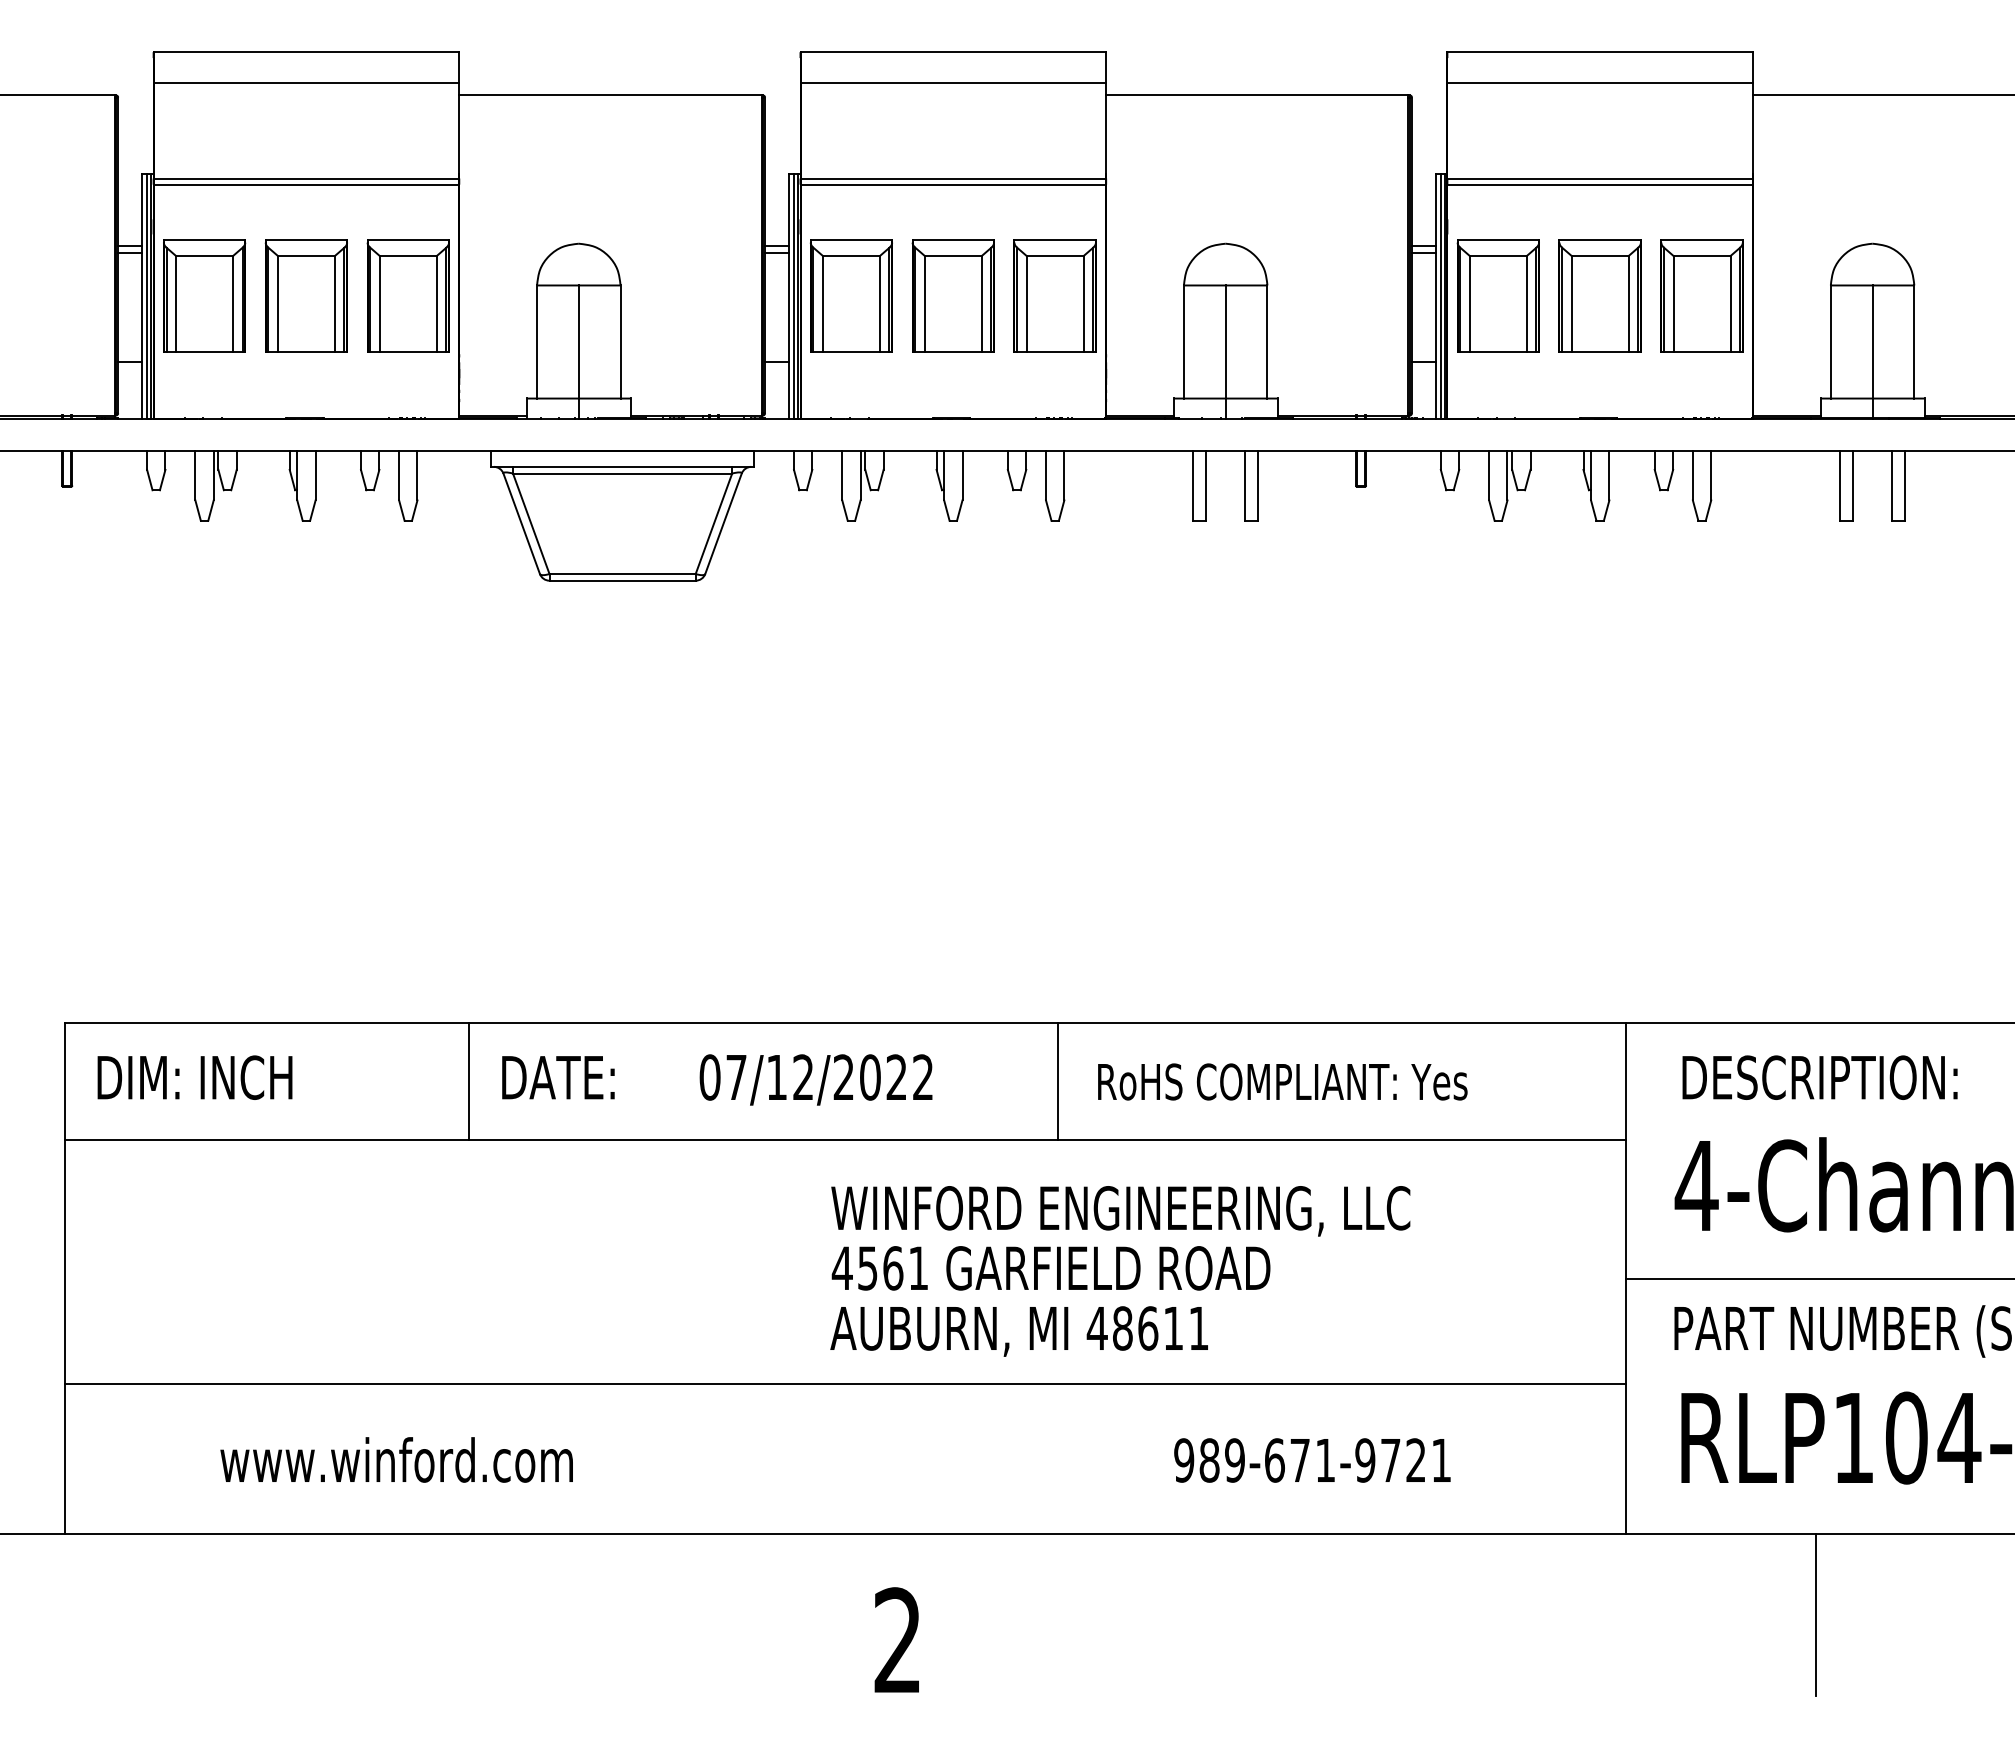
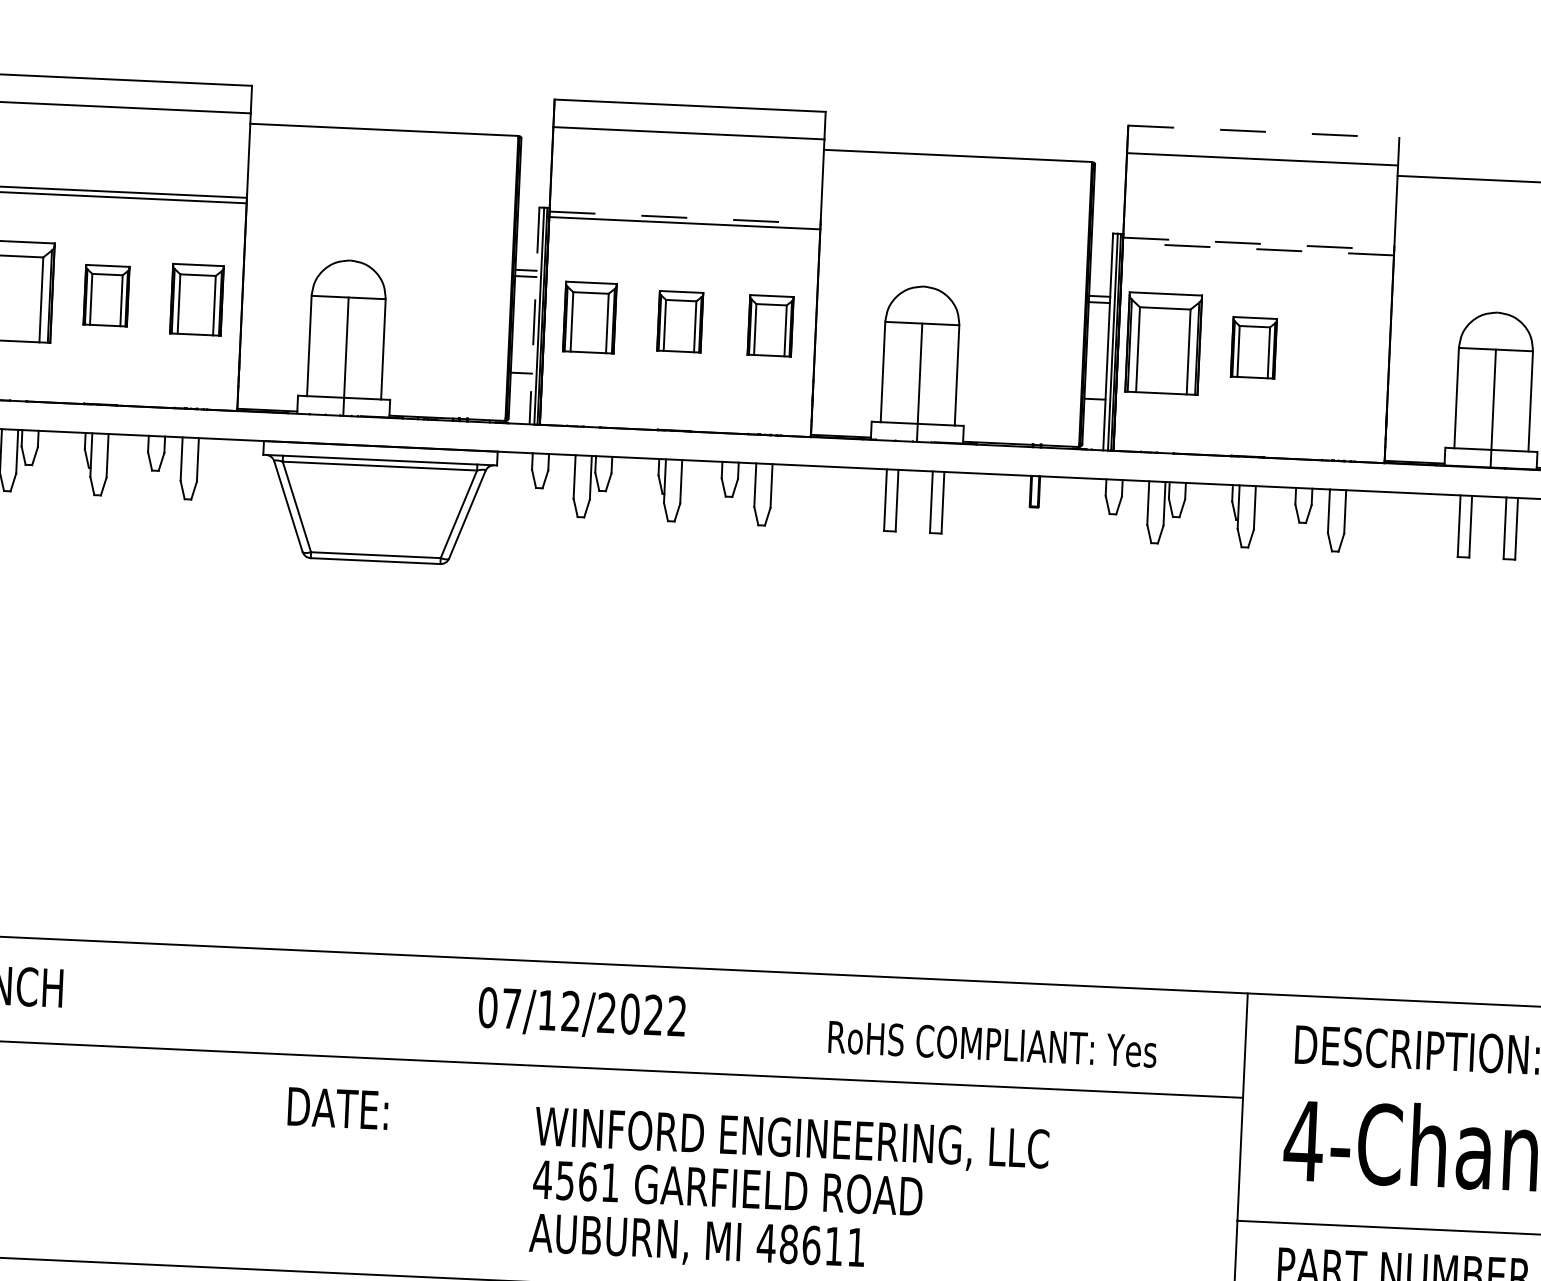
line: (1600, 52) -> (1264, 132), solid -> dashed
line: (953, 178) -> (685, 217), solid -> dashed
line: (1600, 178) -> (1258, 243), solid -> dashed
line: (1600, 184) -> (1258, 249), solid -> dashed
part: (305, 295) -> (105, 295), size x0.6
part: (407, 295) -> (196, 299), size x0.7
part: (850, 295) -> (589, 317), size x0.7
part: (952, 295) -> (679, 321), size x0.6
part: (1054, 295) -> (770, 325), size x0.6
part: (1599, 295) -> (1253, 347), size x0.6
part: (1701, 295) -> (1343, 351), removed
line: (788, 297) -> (534, 316), solid -> dashed
text: (558, 1077) -> (338, 1108), moved
text: (815, 1079) -> (581, 1013), moved
line: (468, 1081) -> (218, 998), removed
line: (1057, 1081) -> (741, 1022), removed
text: (1282, 1081) -> (992, 1043), moved

